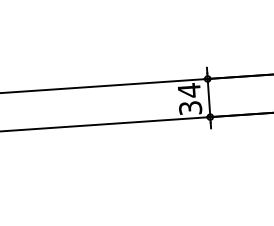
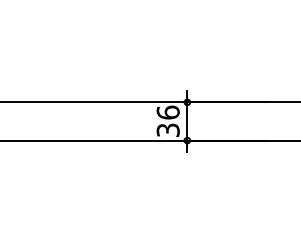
text: (188, 90) -> (167, 112), 34 -> 36

